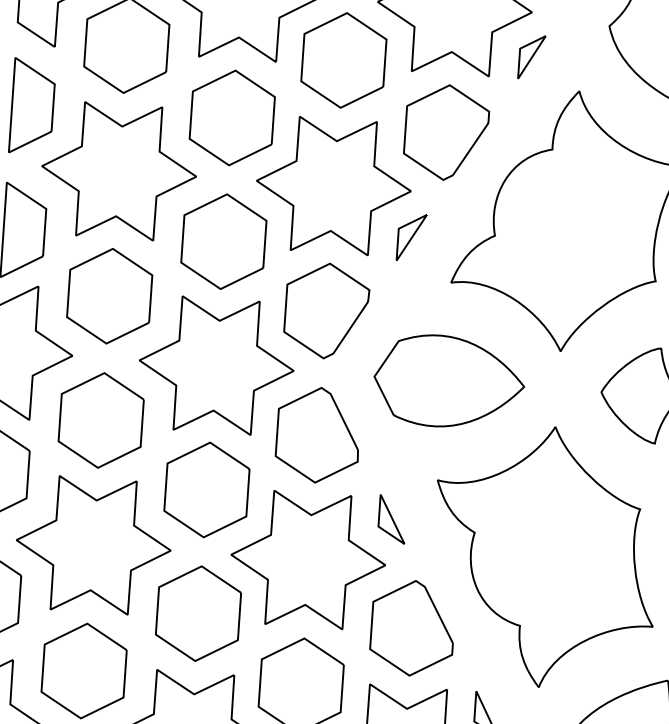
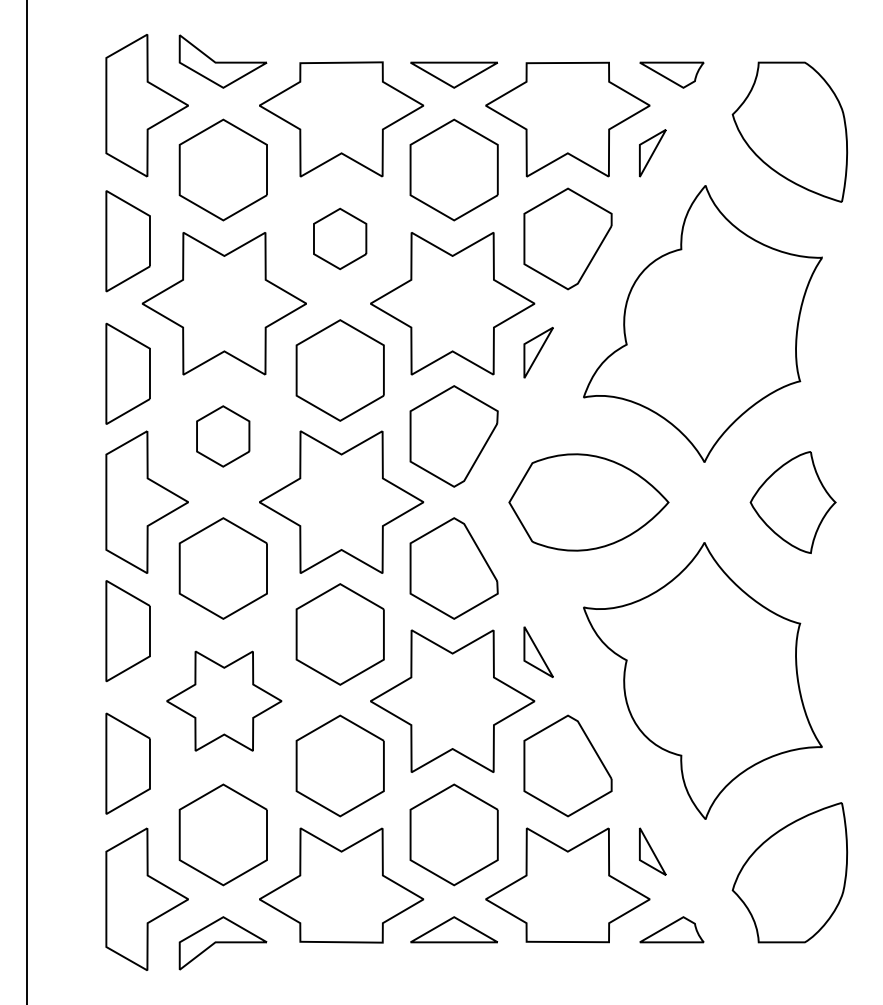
part: (231, 117) -> (339, 238), size x0.6
part: (108, 296) -> (222, 436), size x0.6
part: (92, 544) -> (223, 700), size x0.7

